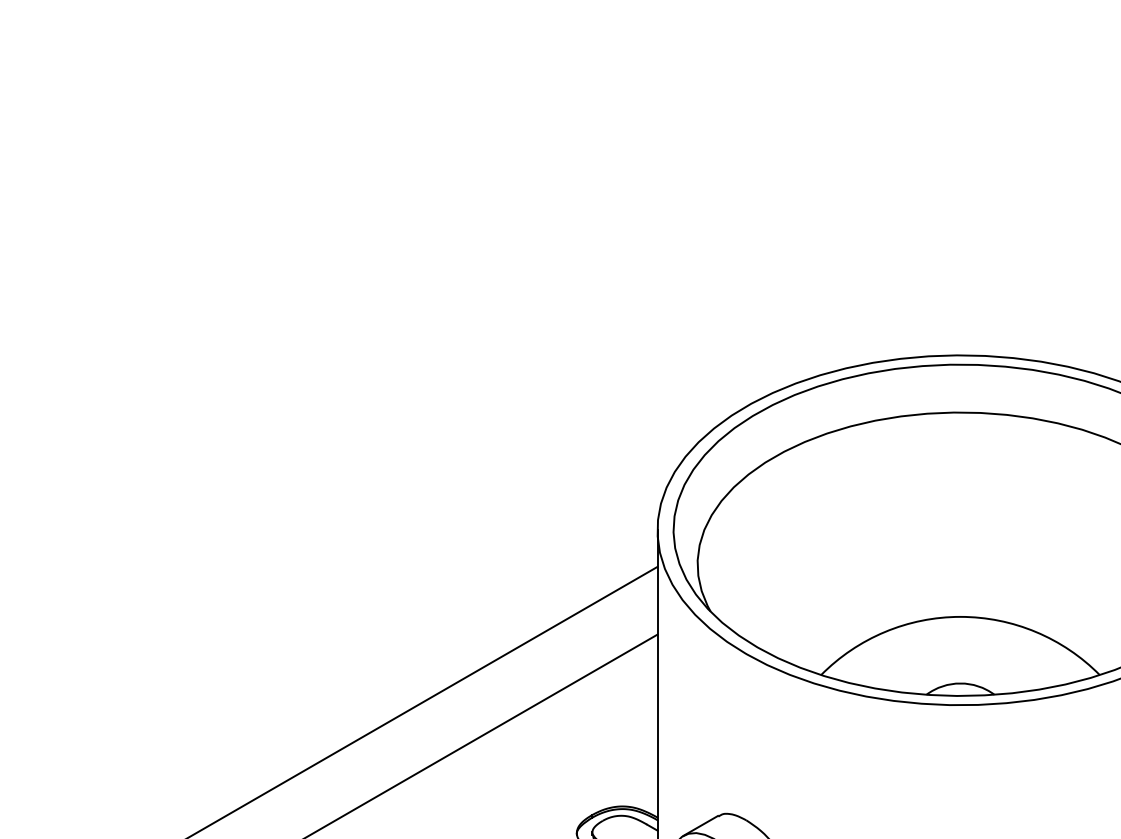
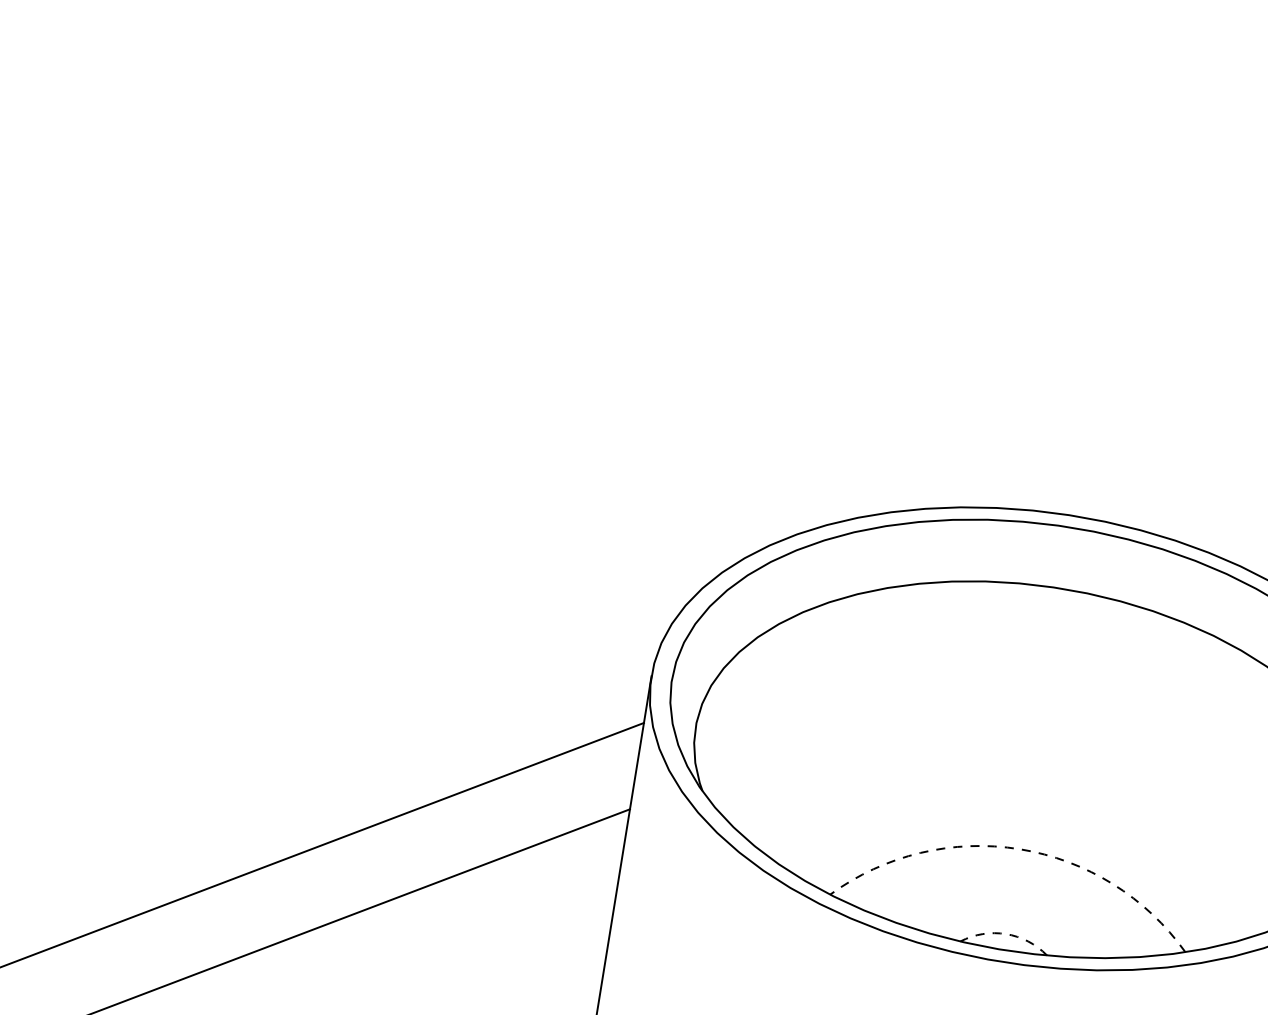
arc: (960, 616) -> (1019, 848), solid -> dashed
arc: (960, 683) -> (1006, 934), solid -> dashed

